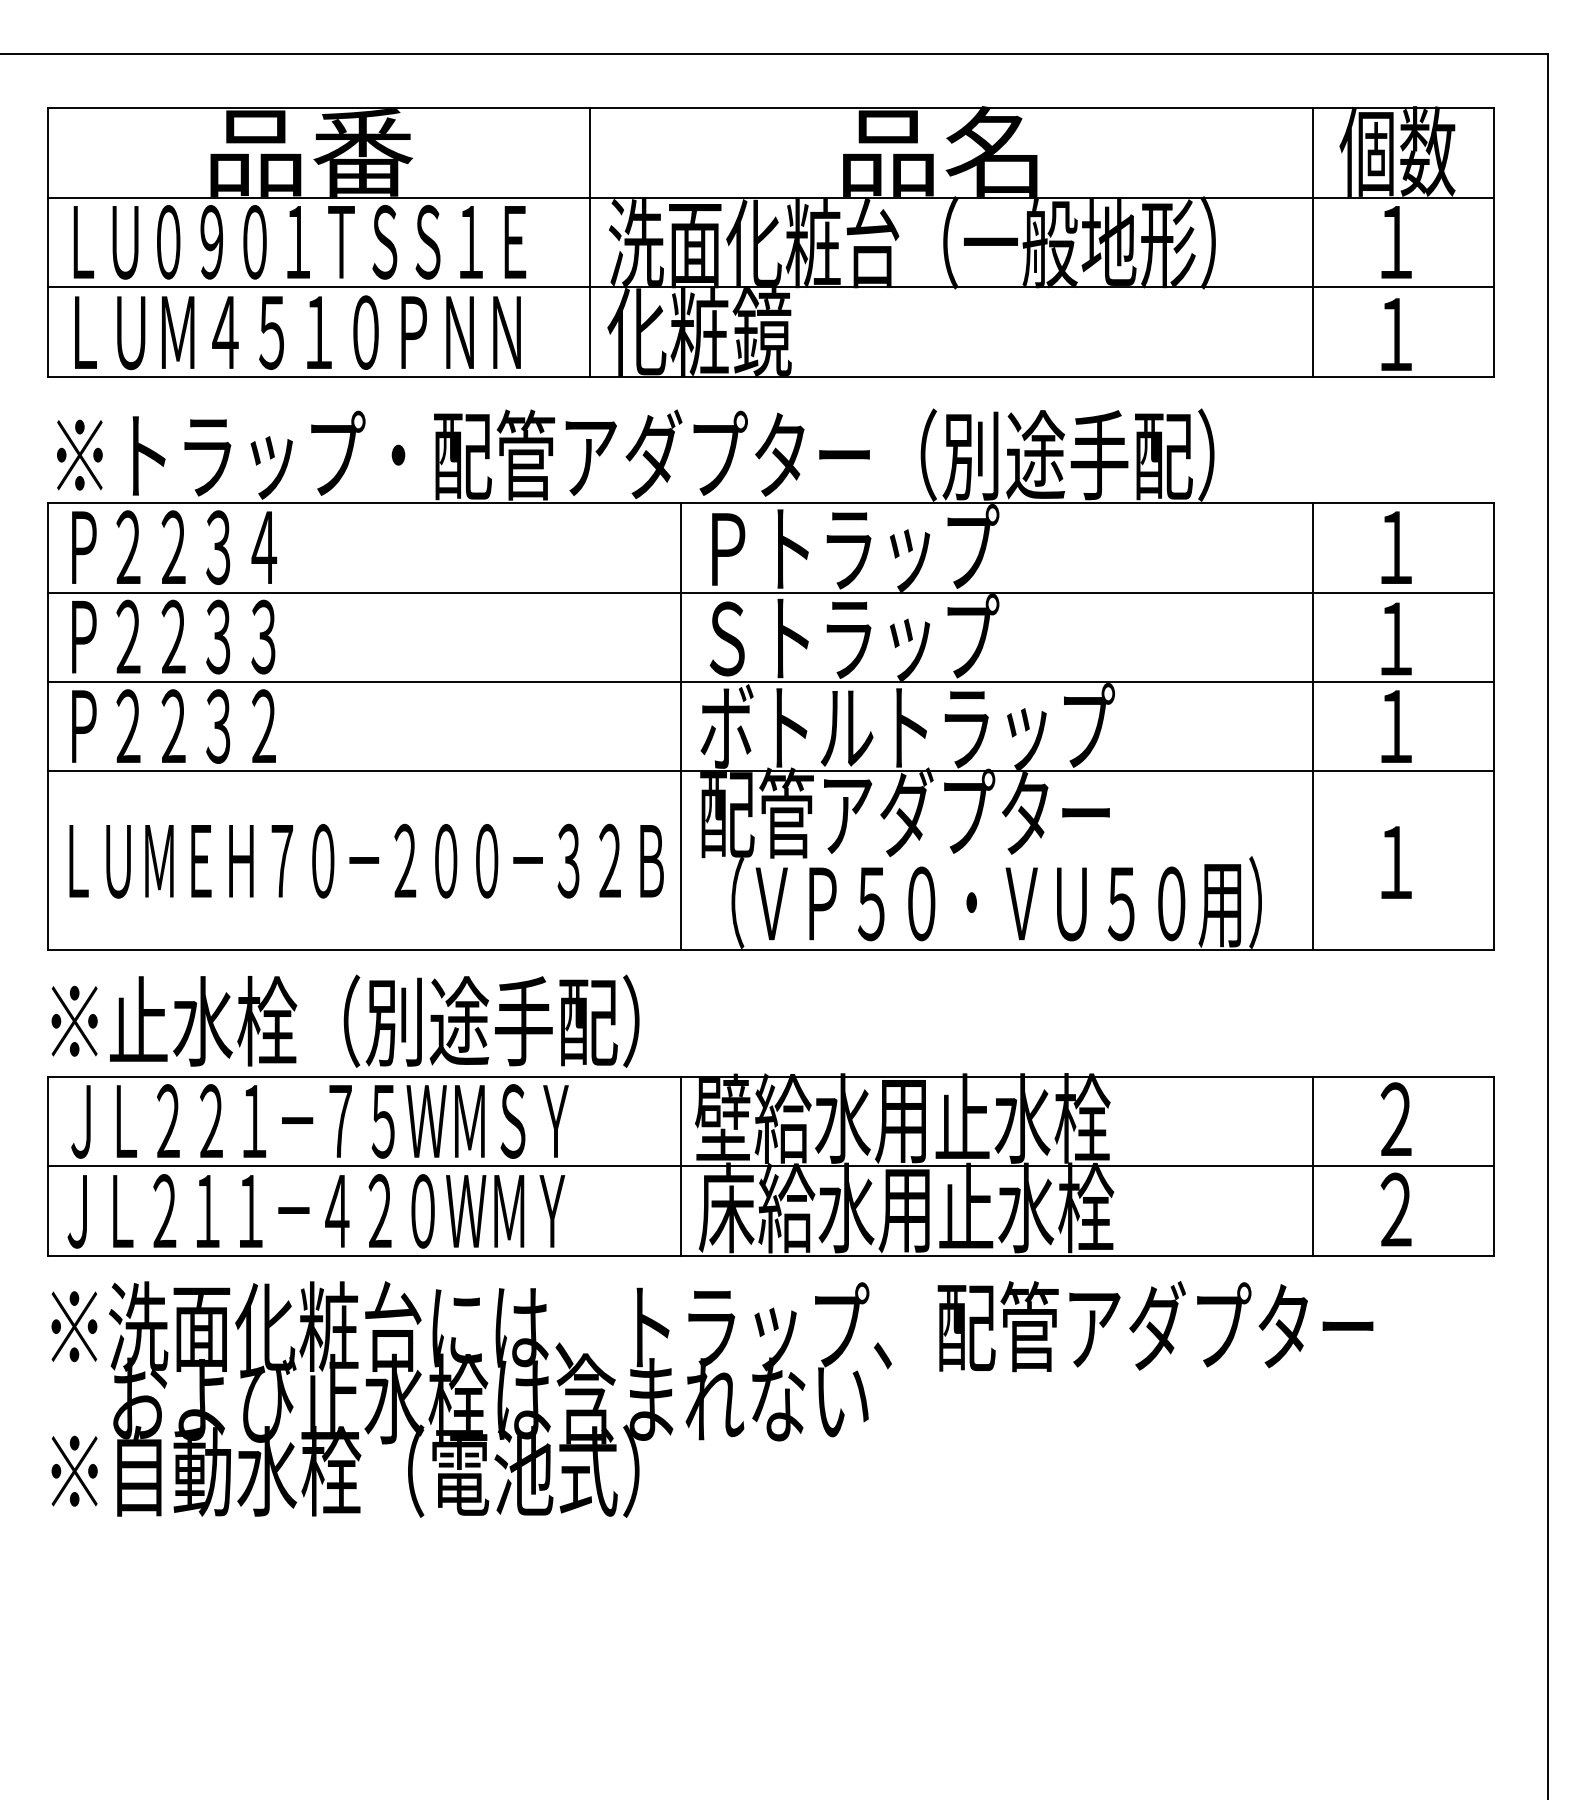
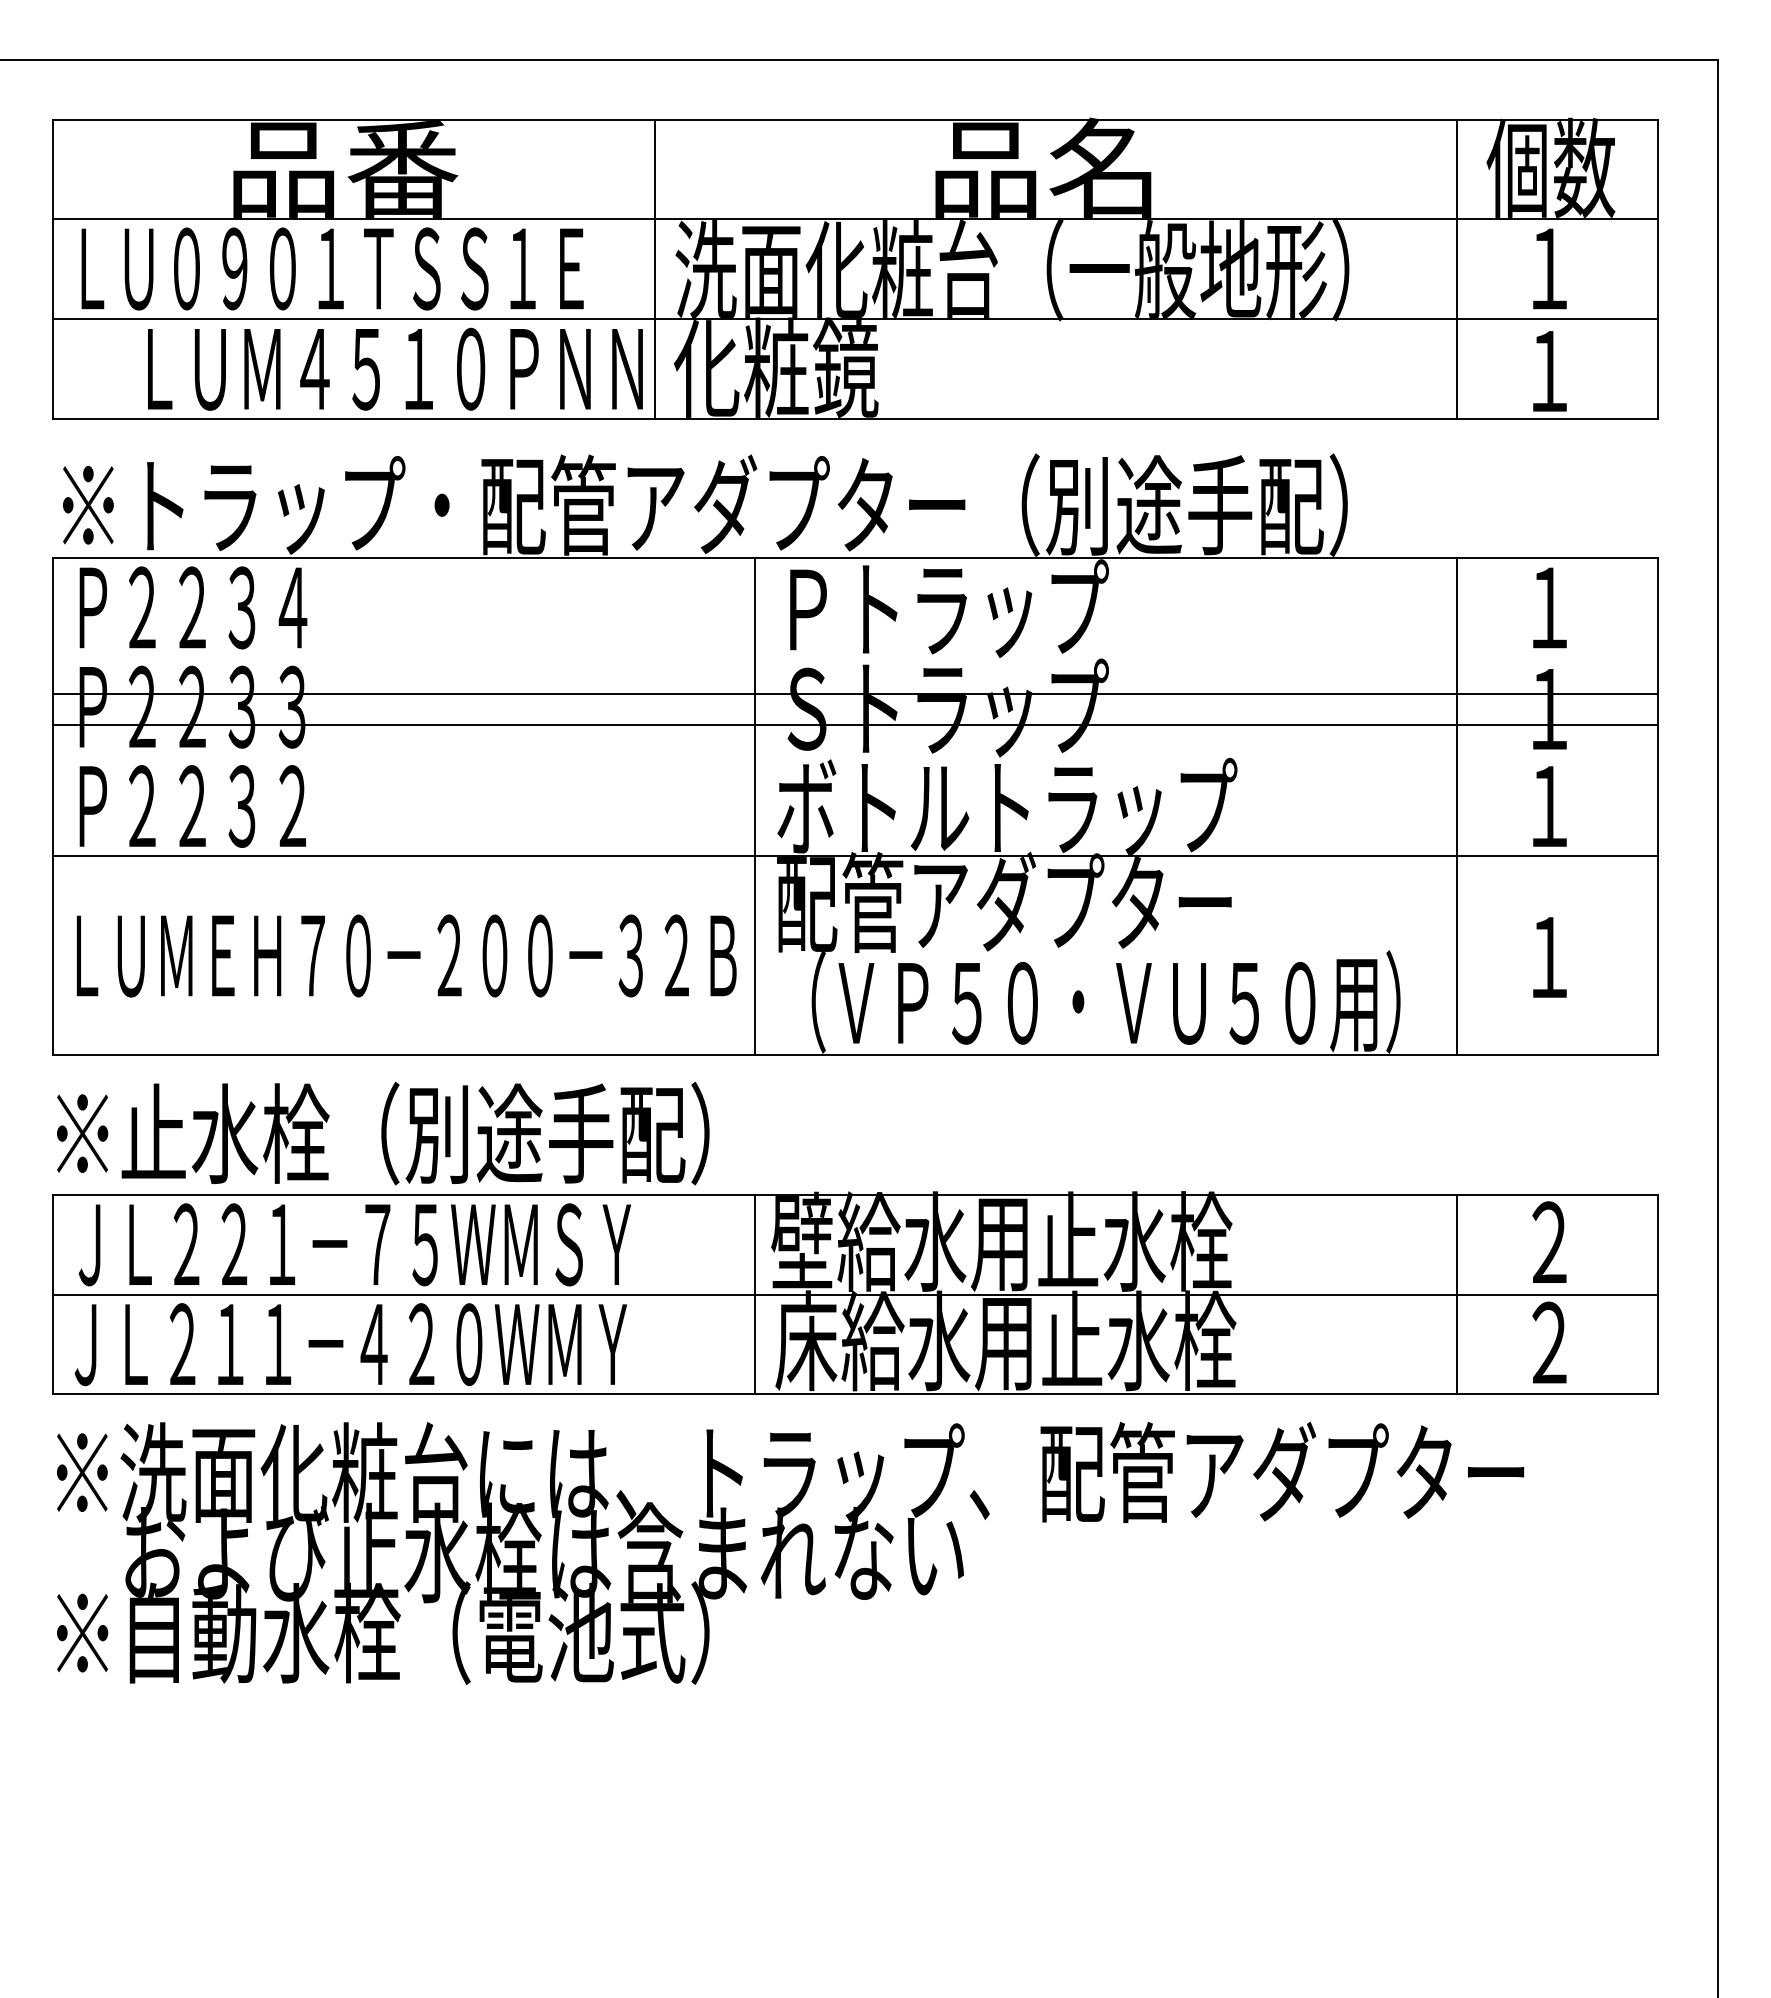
text: (298, 331) -> (395, 368), moved
line: (770, 592) -> (855, 724), moved
line: (770, 681) -> (855, 693), moved

